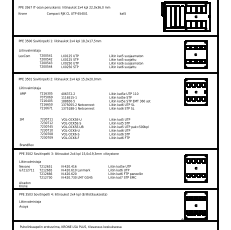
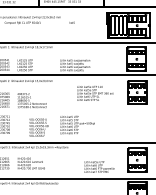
text: (129, 100) -> (94, 92), moved
text: (72, 128) -> (38, 127), moved
text: (125, 171) -> (99, 166), moved

